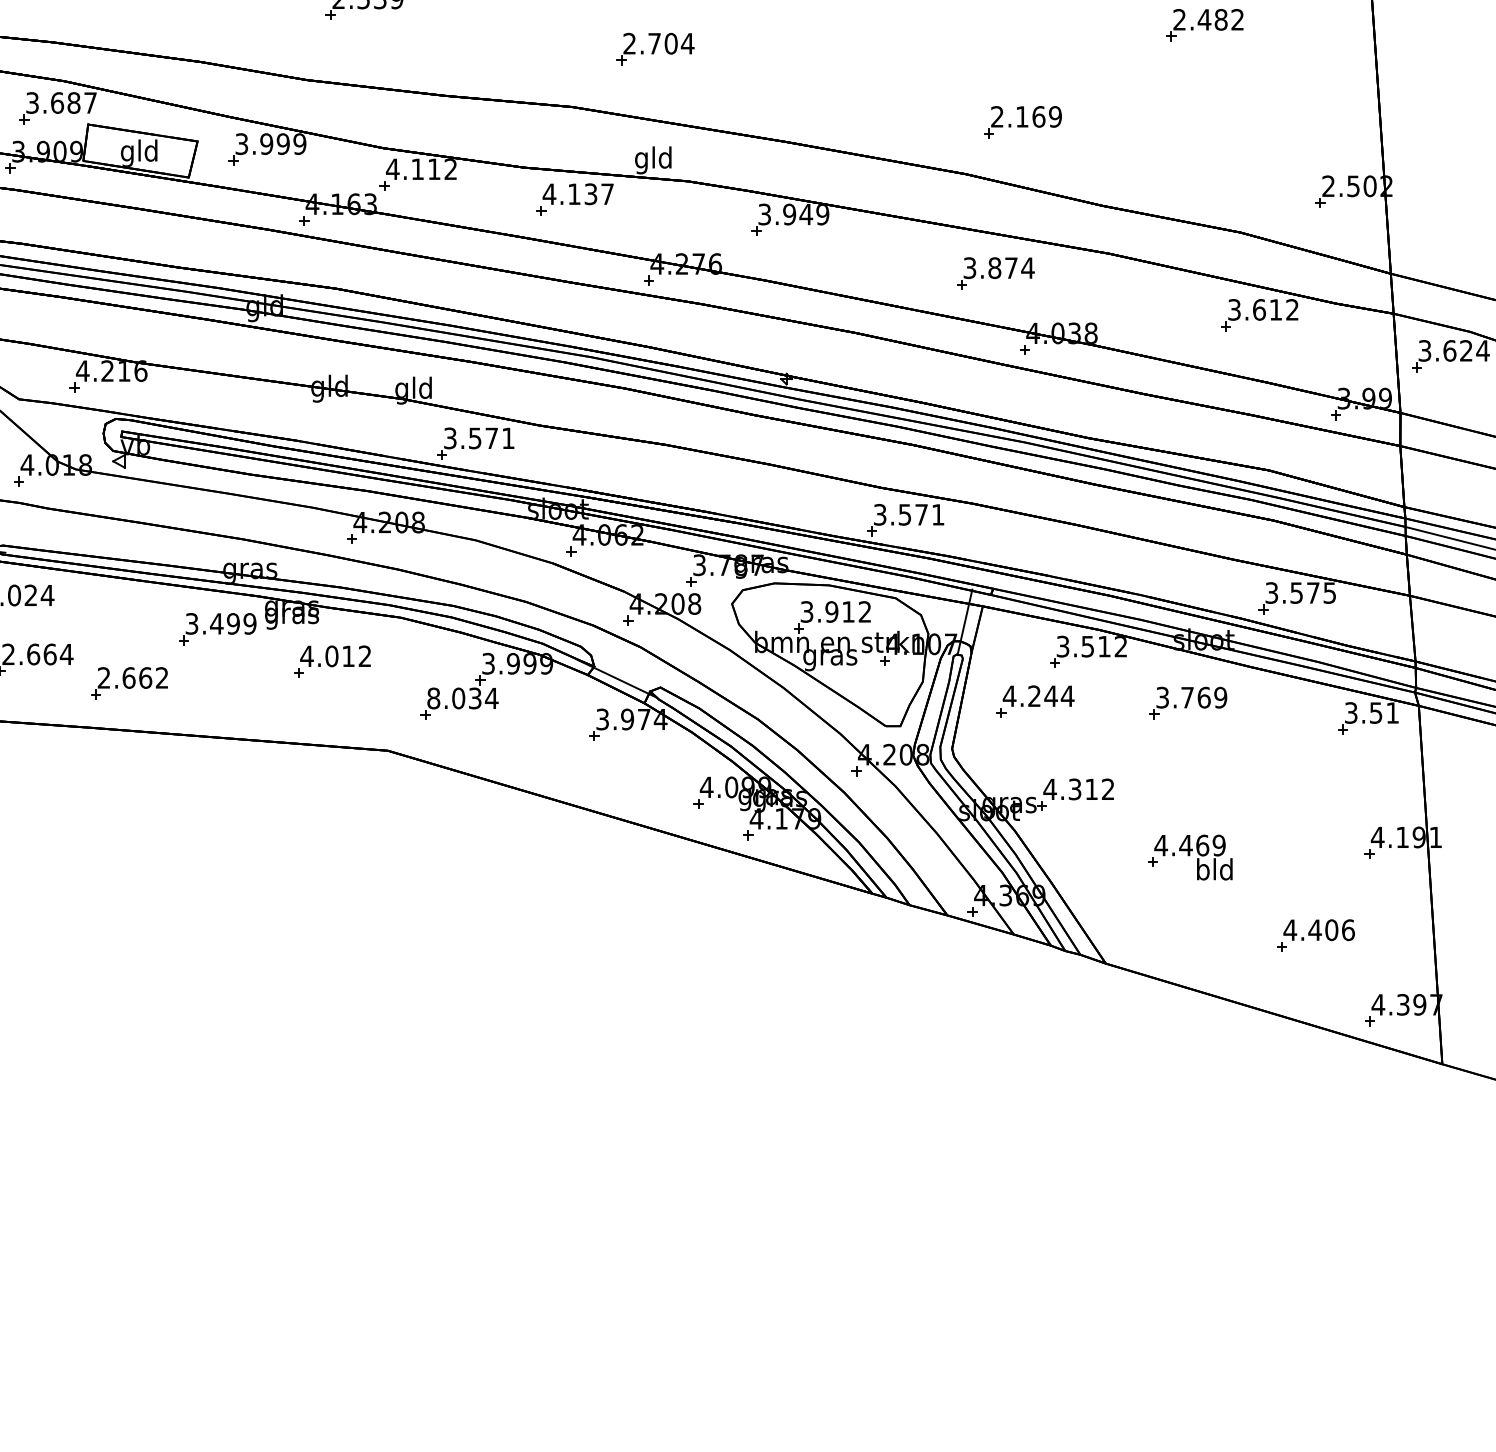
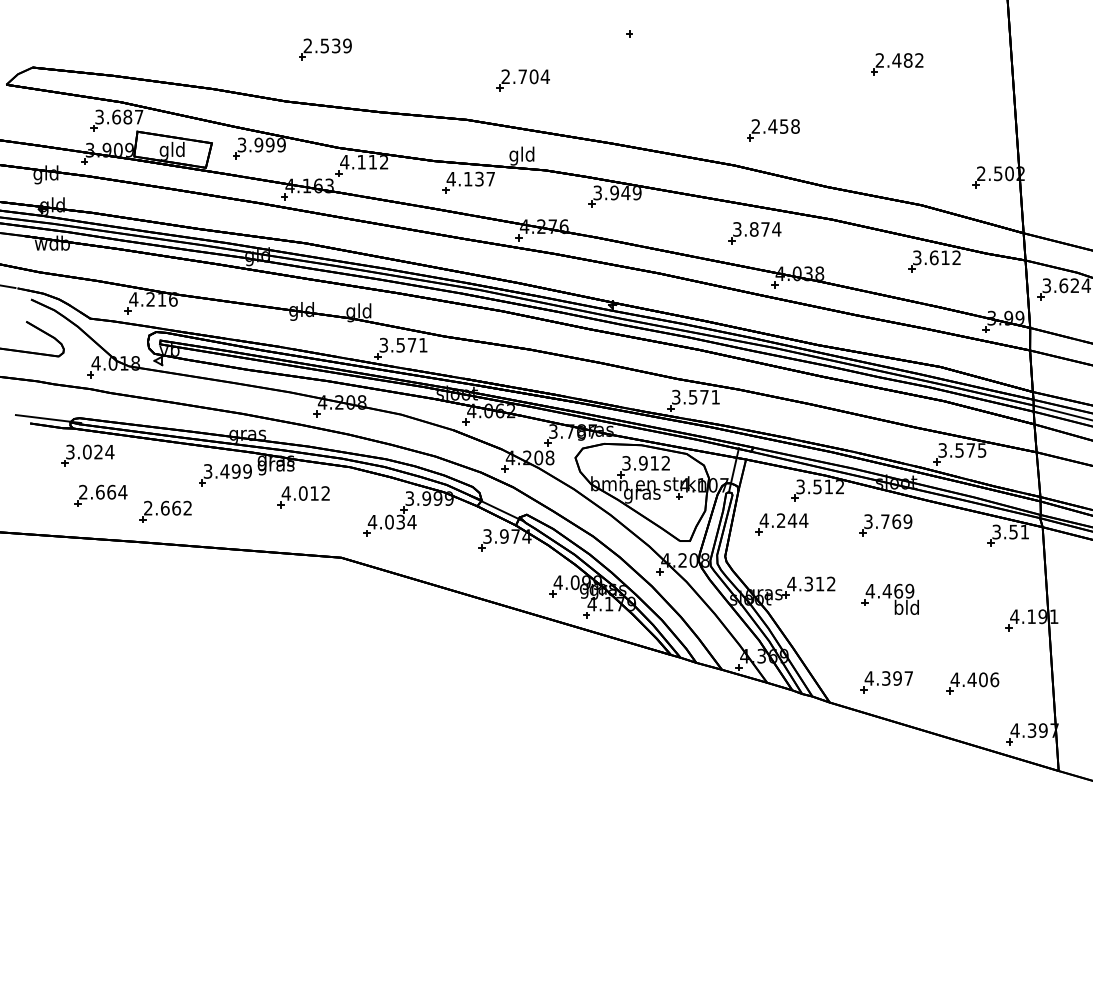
text: (1037, 116) -> (783, 126), 2.169 -> 2.458
text: (433, 697) -> (372, 521), 8.034 -> 4.034
part: (1189, 856) -> (889, 598), moved
part: (1189, 934) -> (886, 682), added

